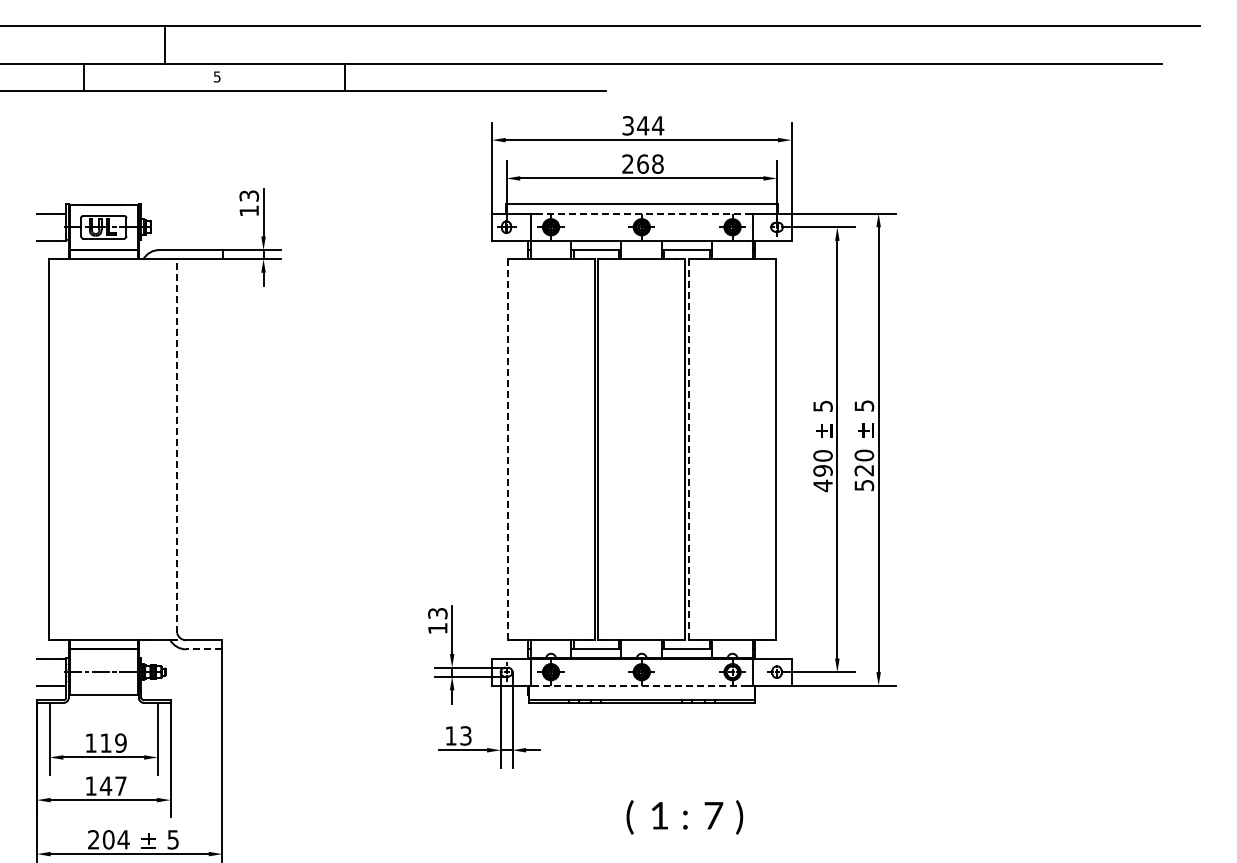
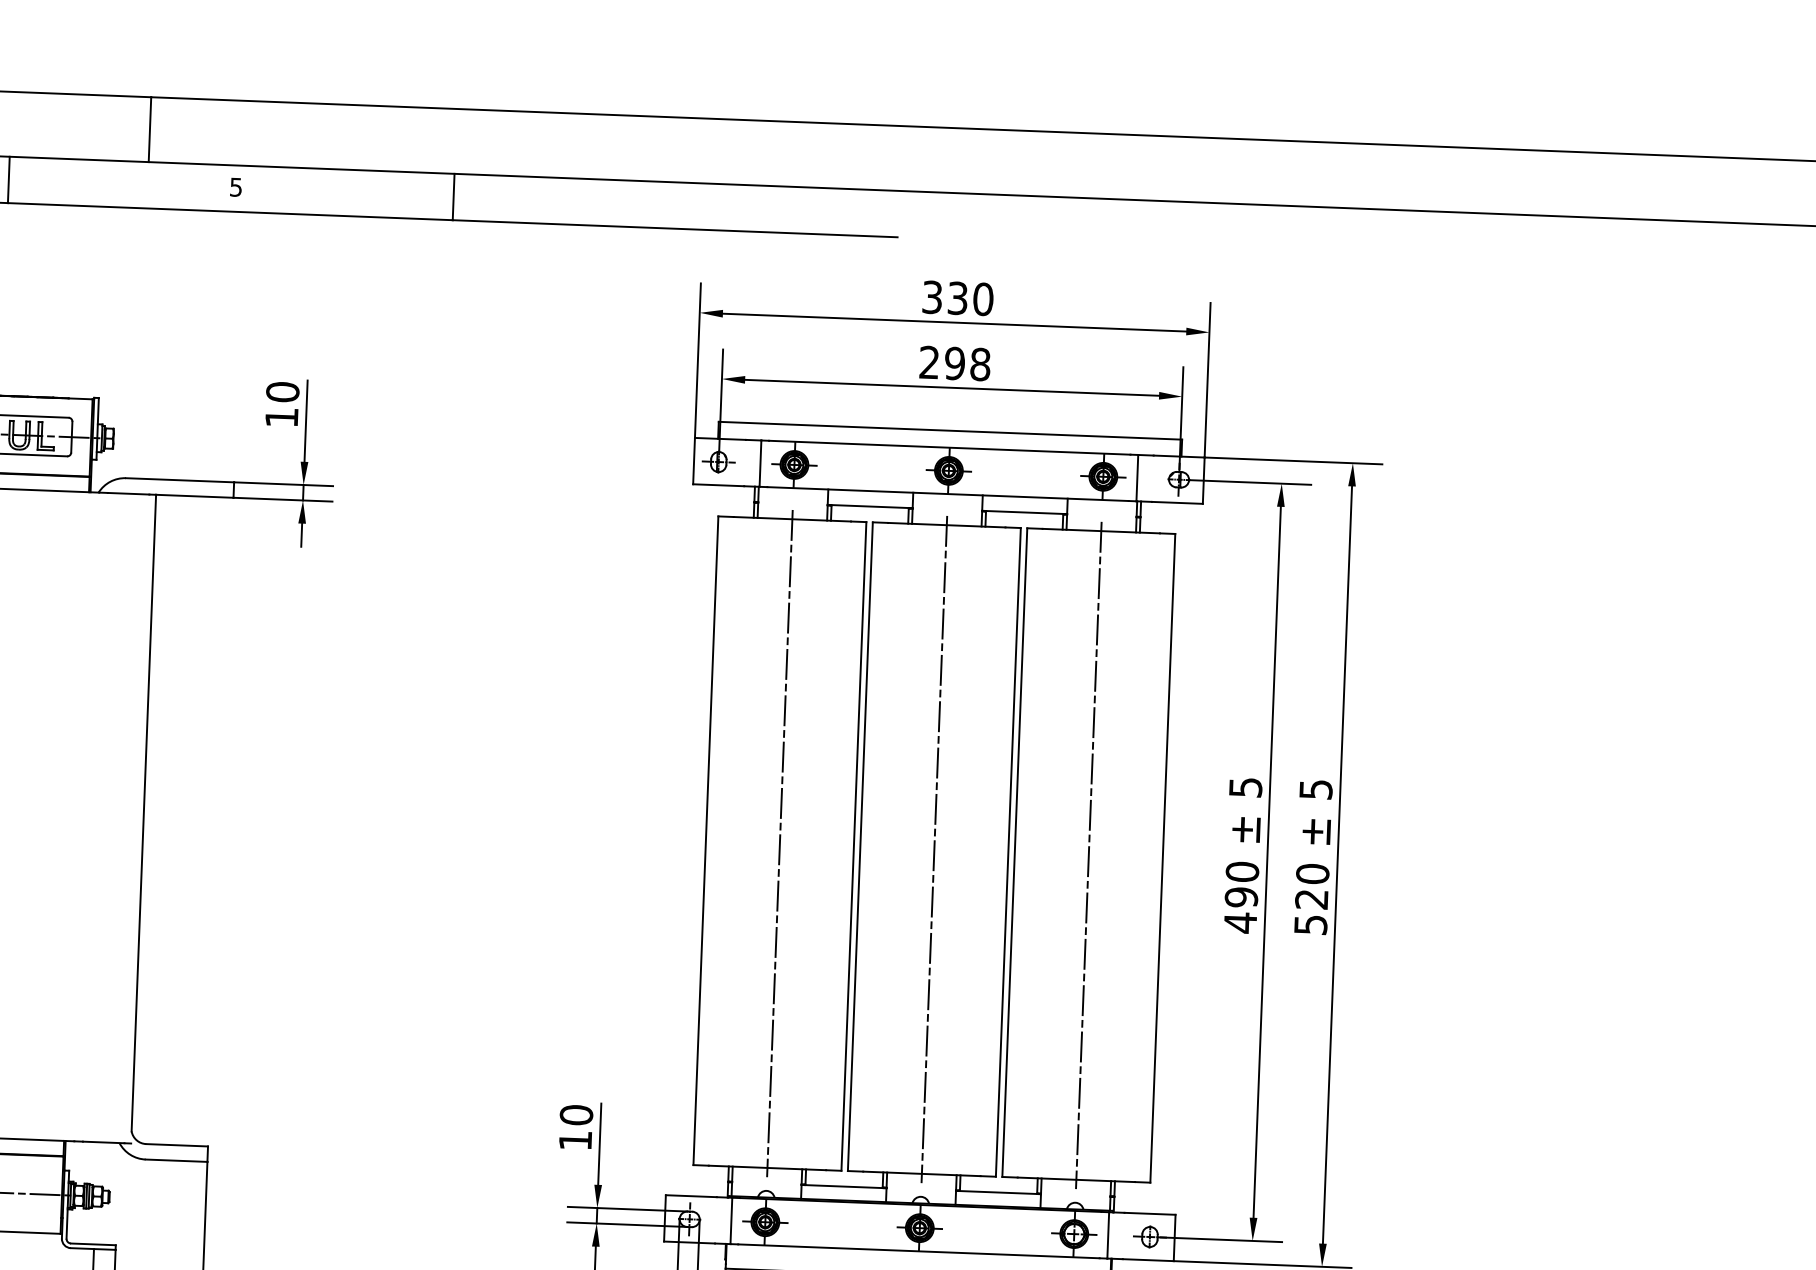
text: (650, 125) -> (970, 298), 344 -> 330
text: (642, 163) -> (954, 362), 268 -> 298
text: (249, 195) -> (283, 391), 13 -> 10
line: (642, 213) -> (950, 447), dashed -> solid
line: (177, 445) -> (144, 812), dashed -> solid
line: (507, 449) -> (705, 840), dashed -> solid
line: (551, 449) -> (780, 843), added
line: (641, 449) -> (933, 849), added
line: (689, 449) -> (1015, 852), dashed -> solid
line: (732, 449) -> (1088, 855), added
text: (437, 613) -> (575, 1114), 13 -> 10
line: (203, 649) -> (175, 1160), dashed -> solid
line: (641, 685) -> (918, 1250), dashed -> solid

